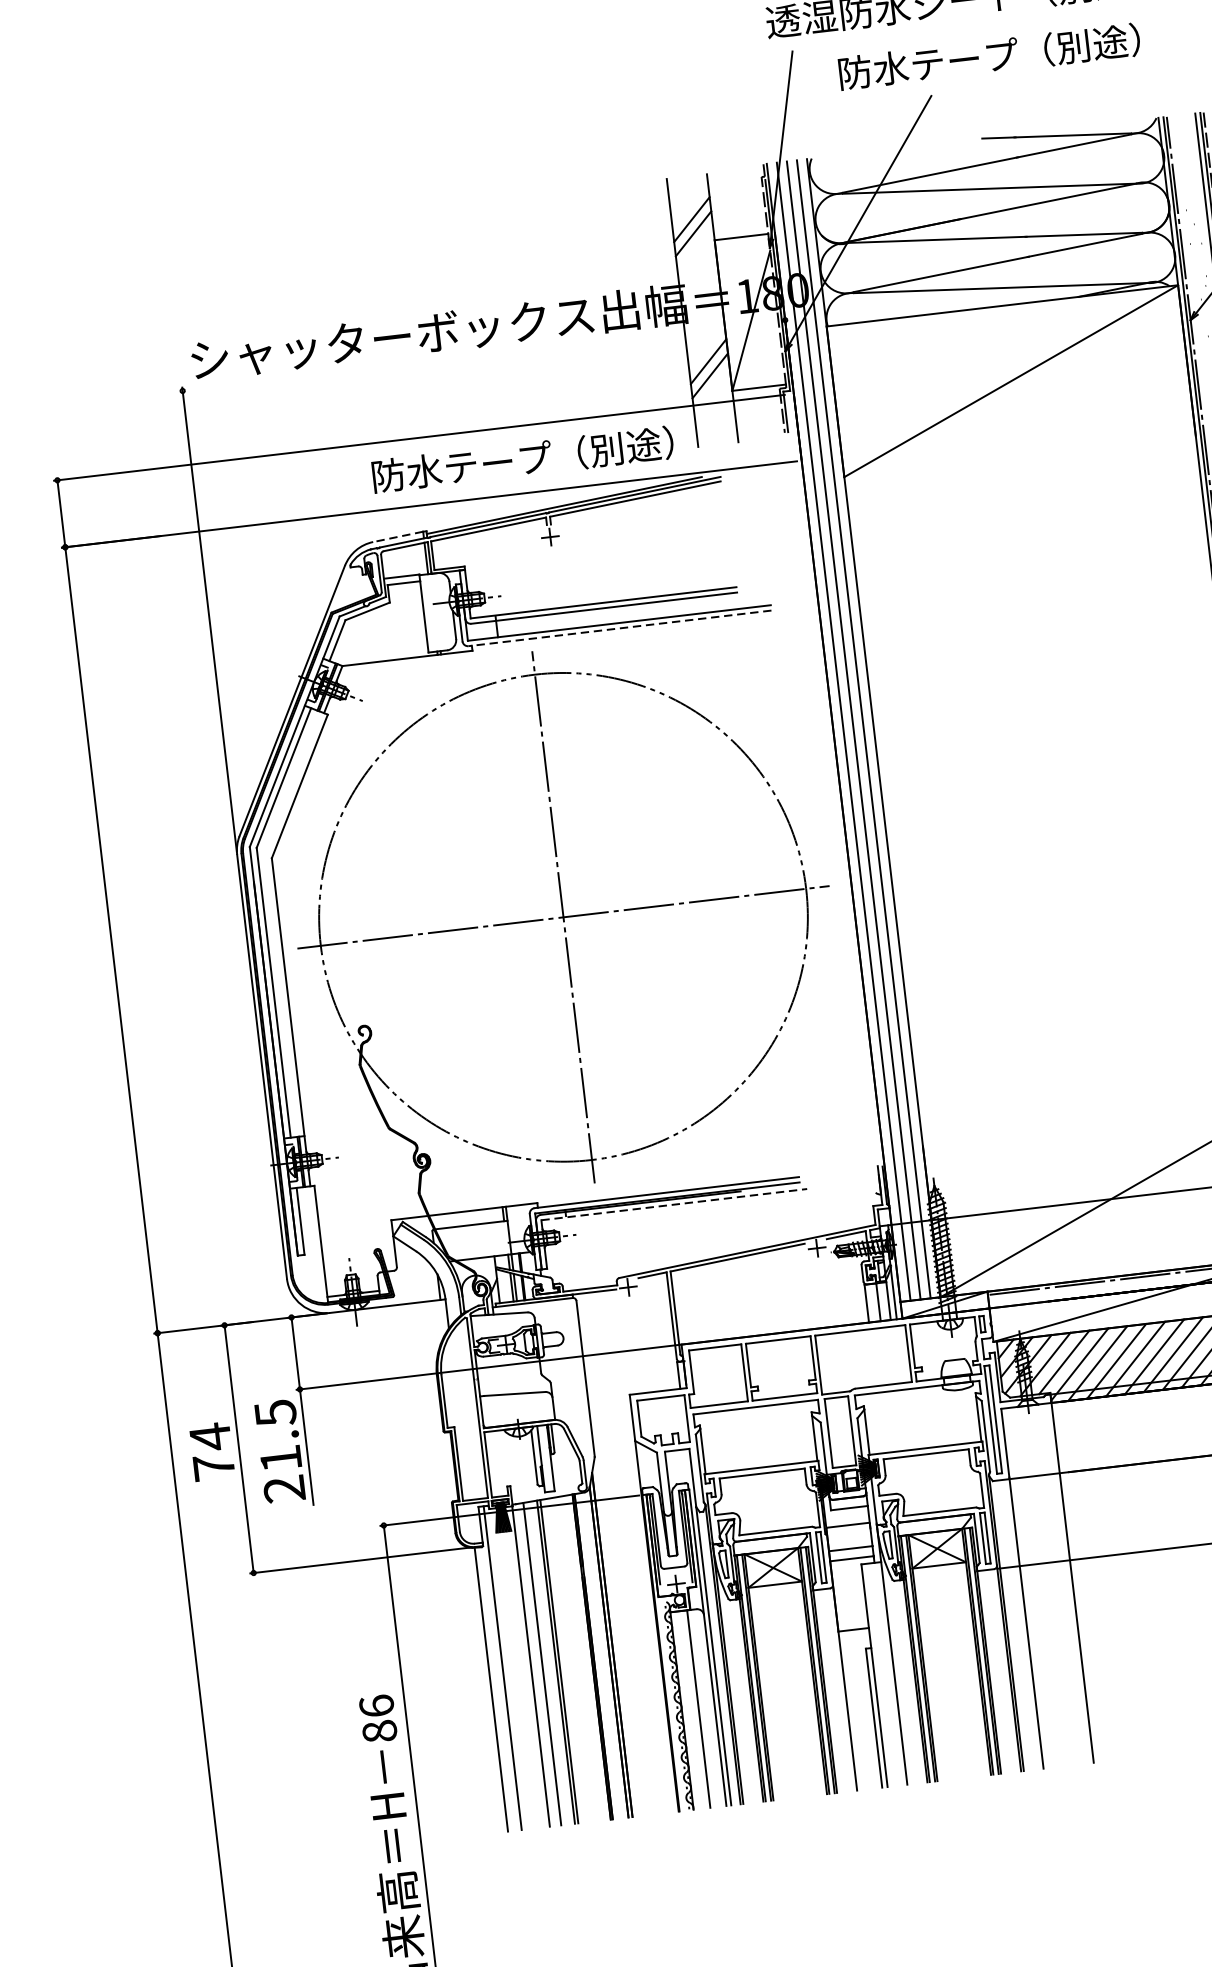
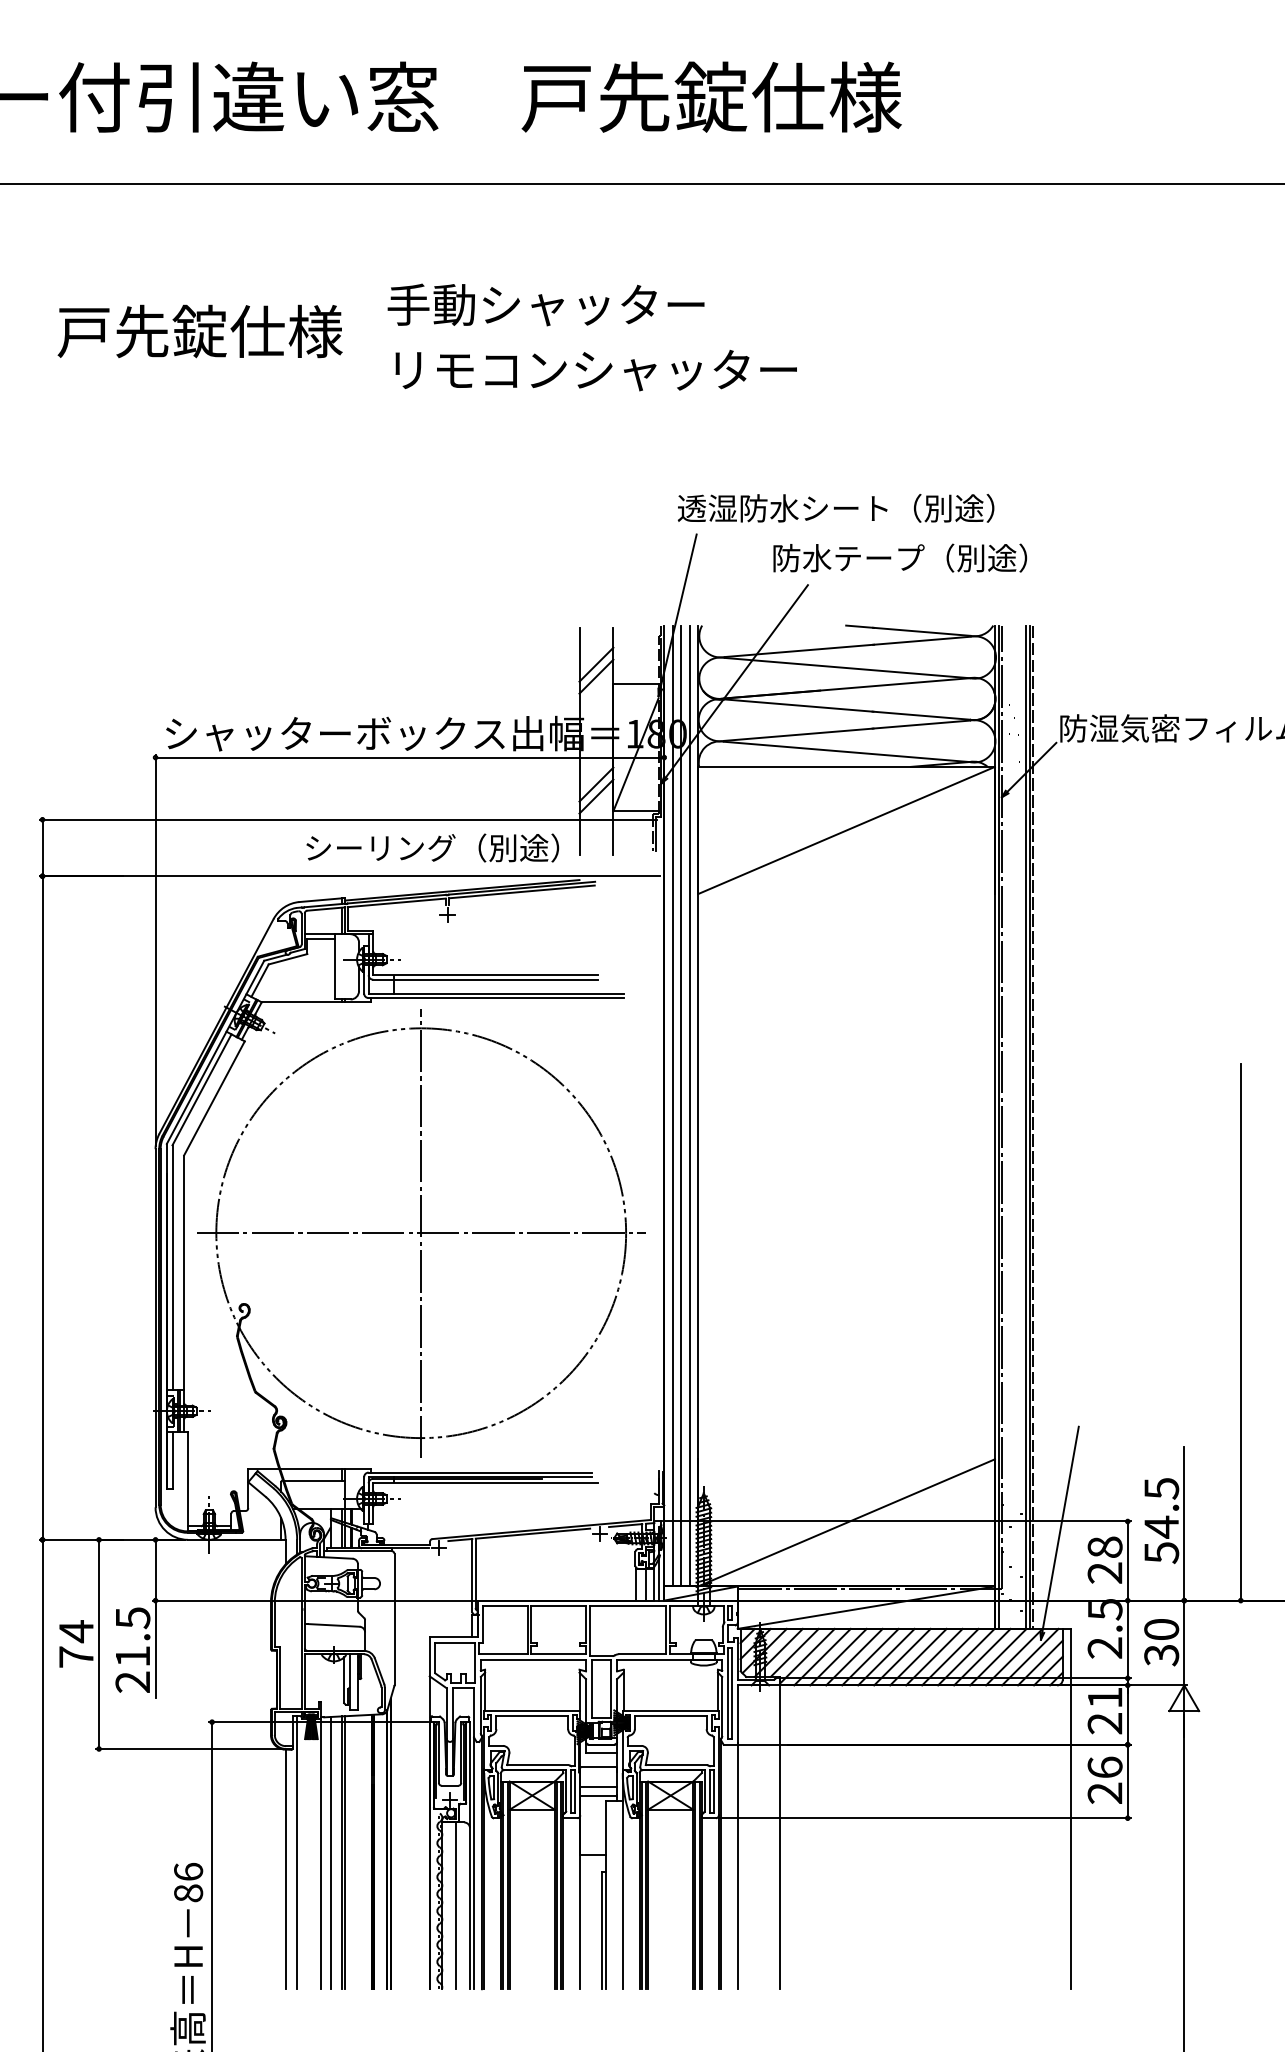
text: (989, 55) -> (900, 557), moved
line: (483, 355) -> (409, 757), added
text: (461, 466) -> (380, 847), 防水テープ（別途） -> シーリング（別途）
line: (397, 537) -> (320, 900), dashed -> solid
line: (619, 628) -> (496, 998), dashed -> solid
line: (674, 1204) -> (485, 1483), dashed -> solid

